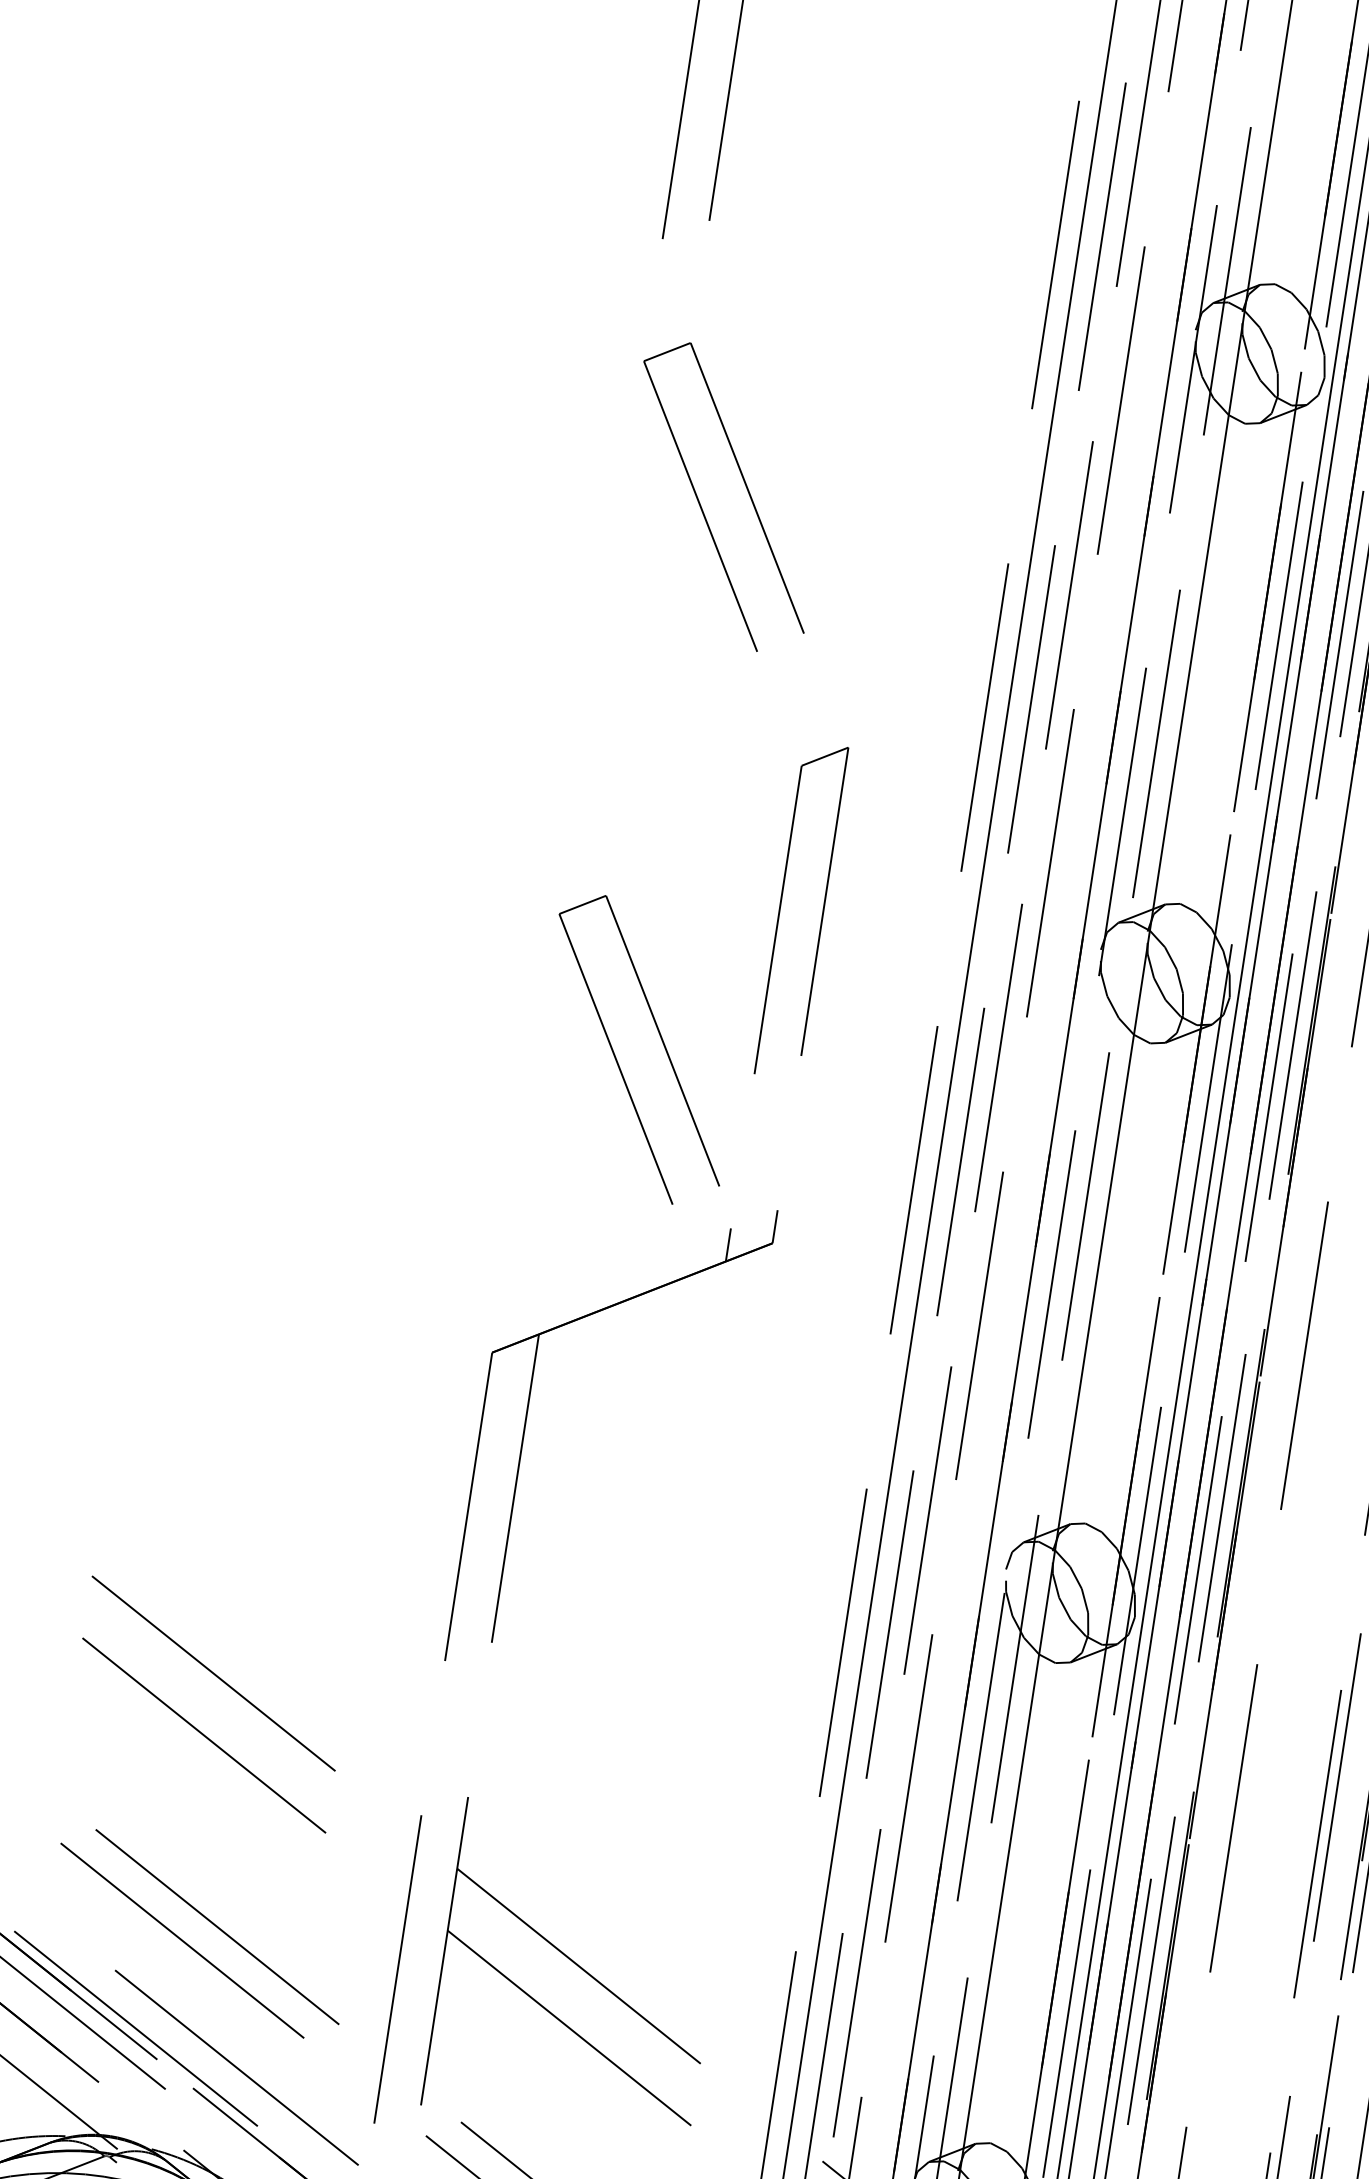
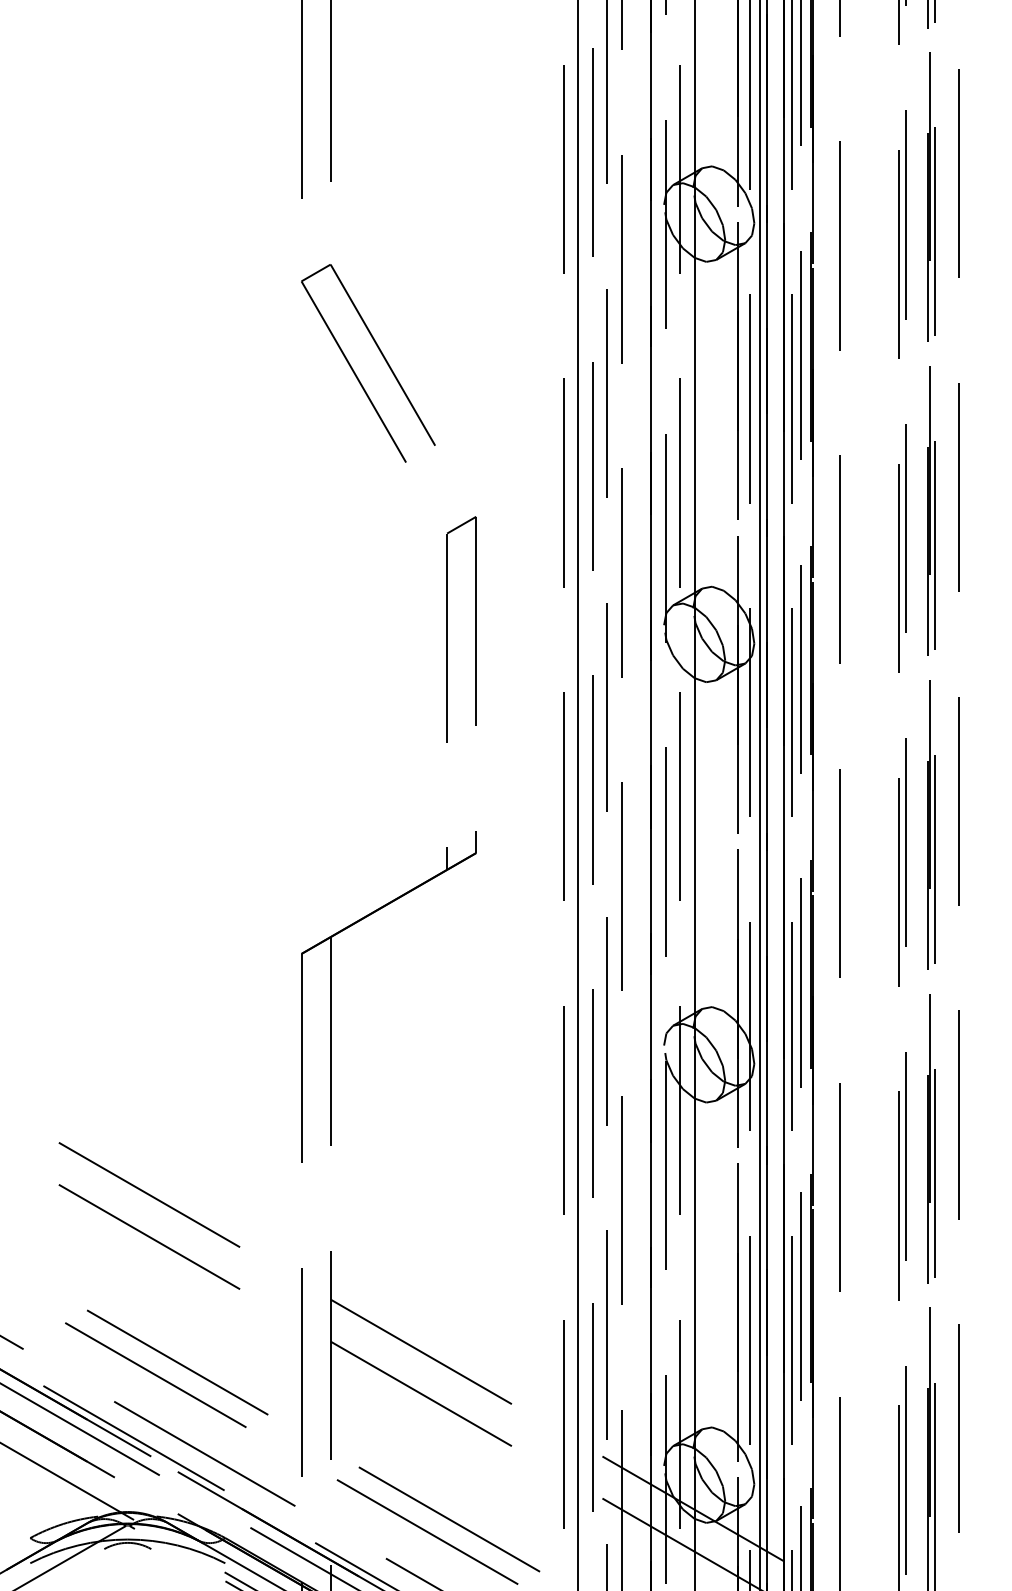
part: (659, 1038) -> (380, 728), removed

